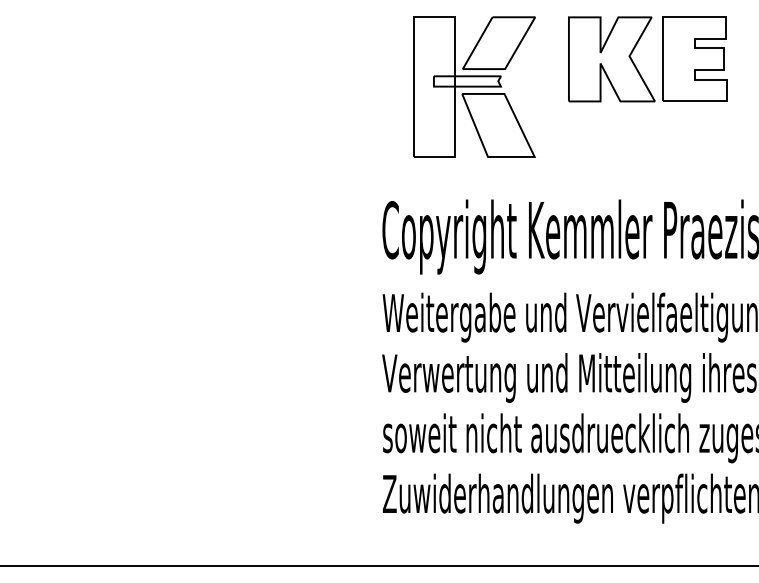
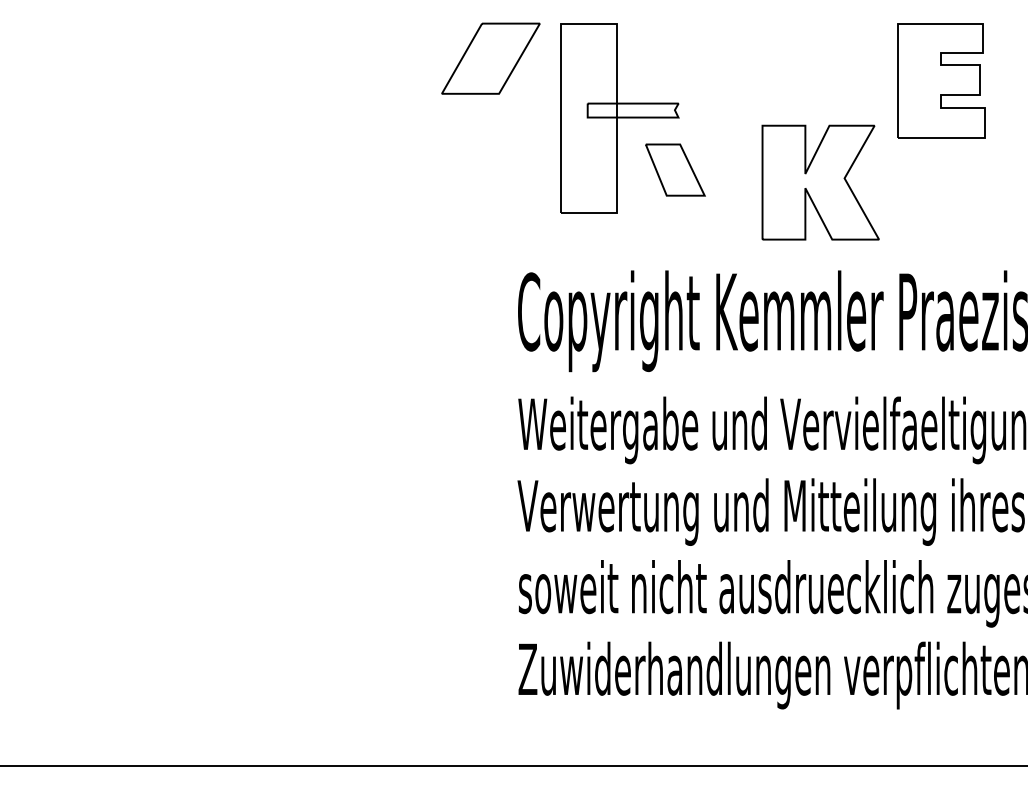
part: (498, 43) -> (490, 58), moved
part: (611, 59) -> (820, 182), moved
part: (498, 124) -> (675, 169), size x0.6

